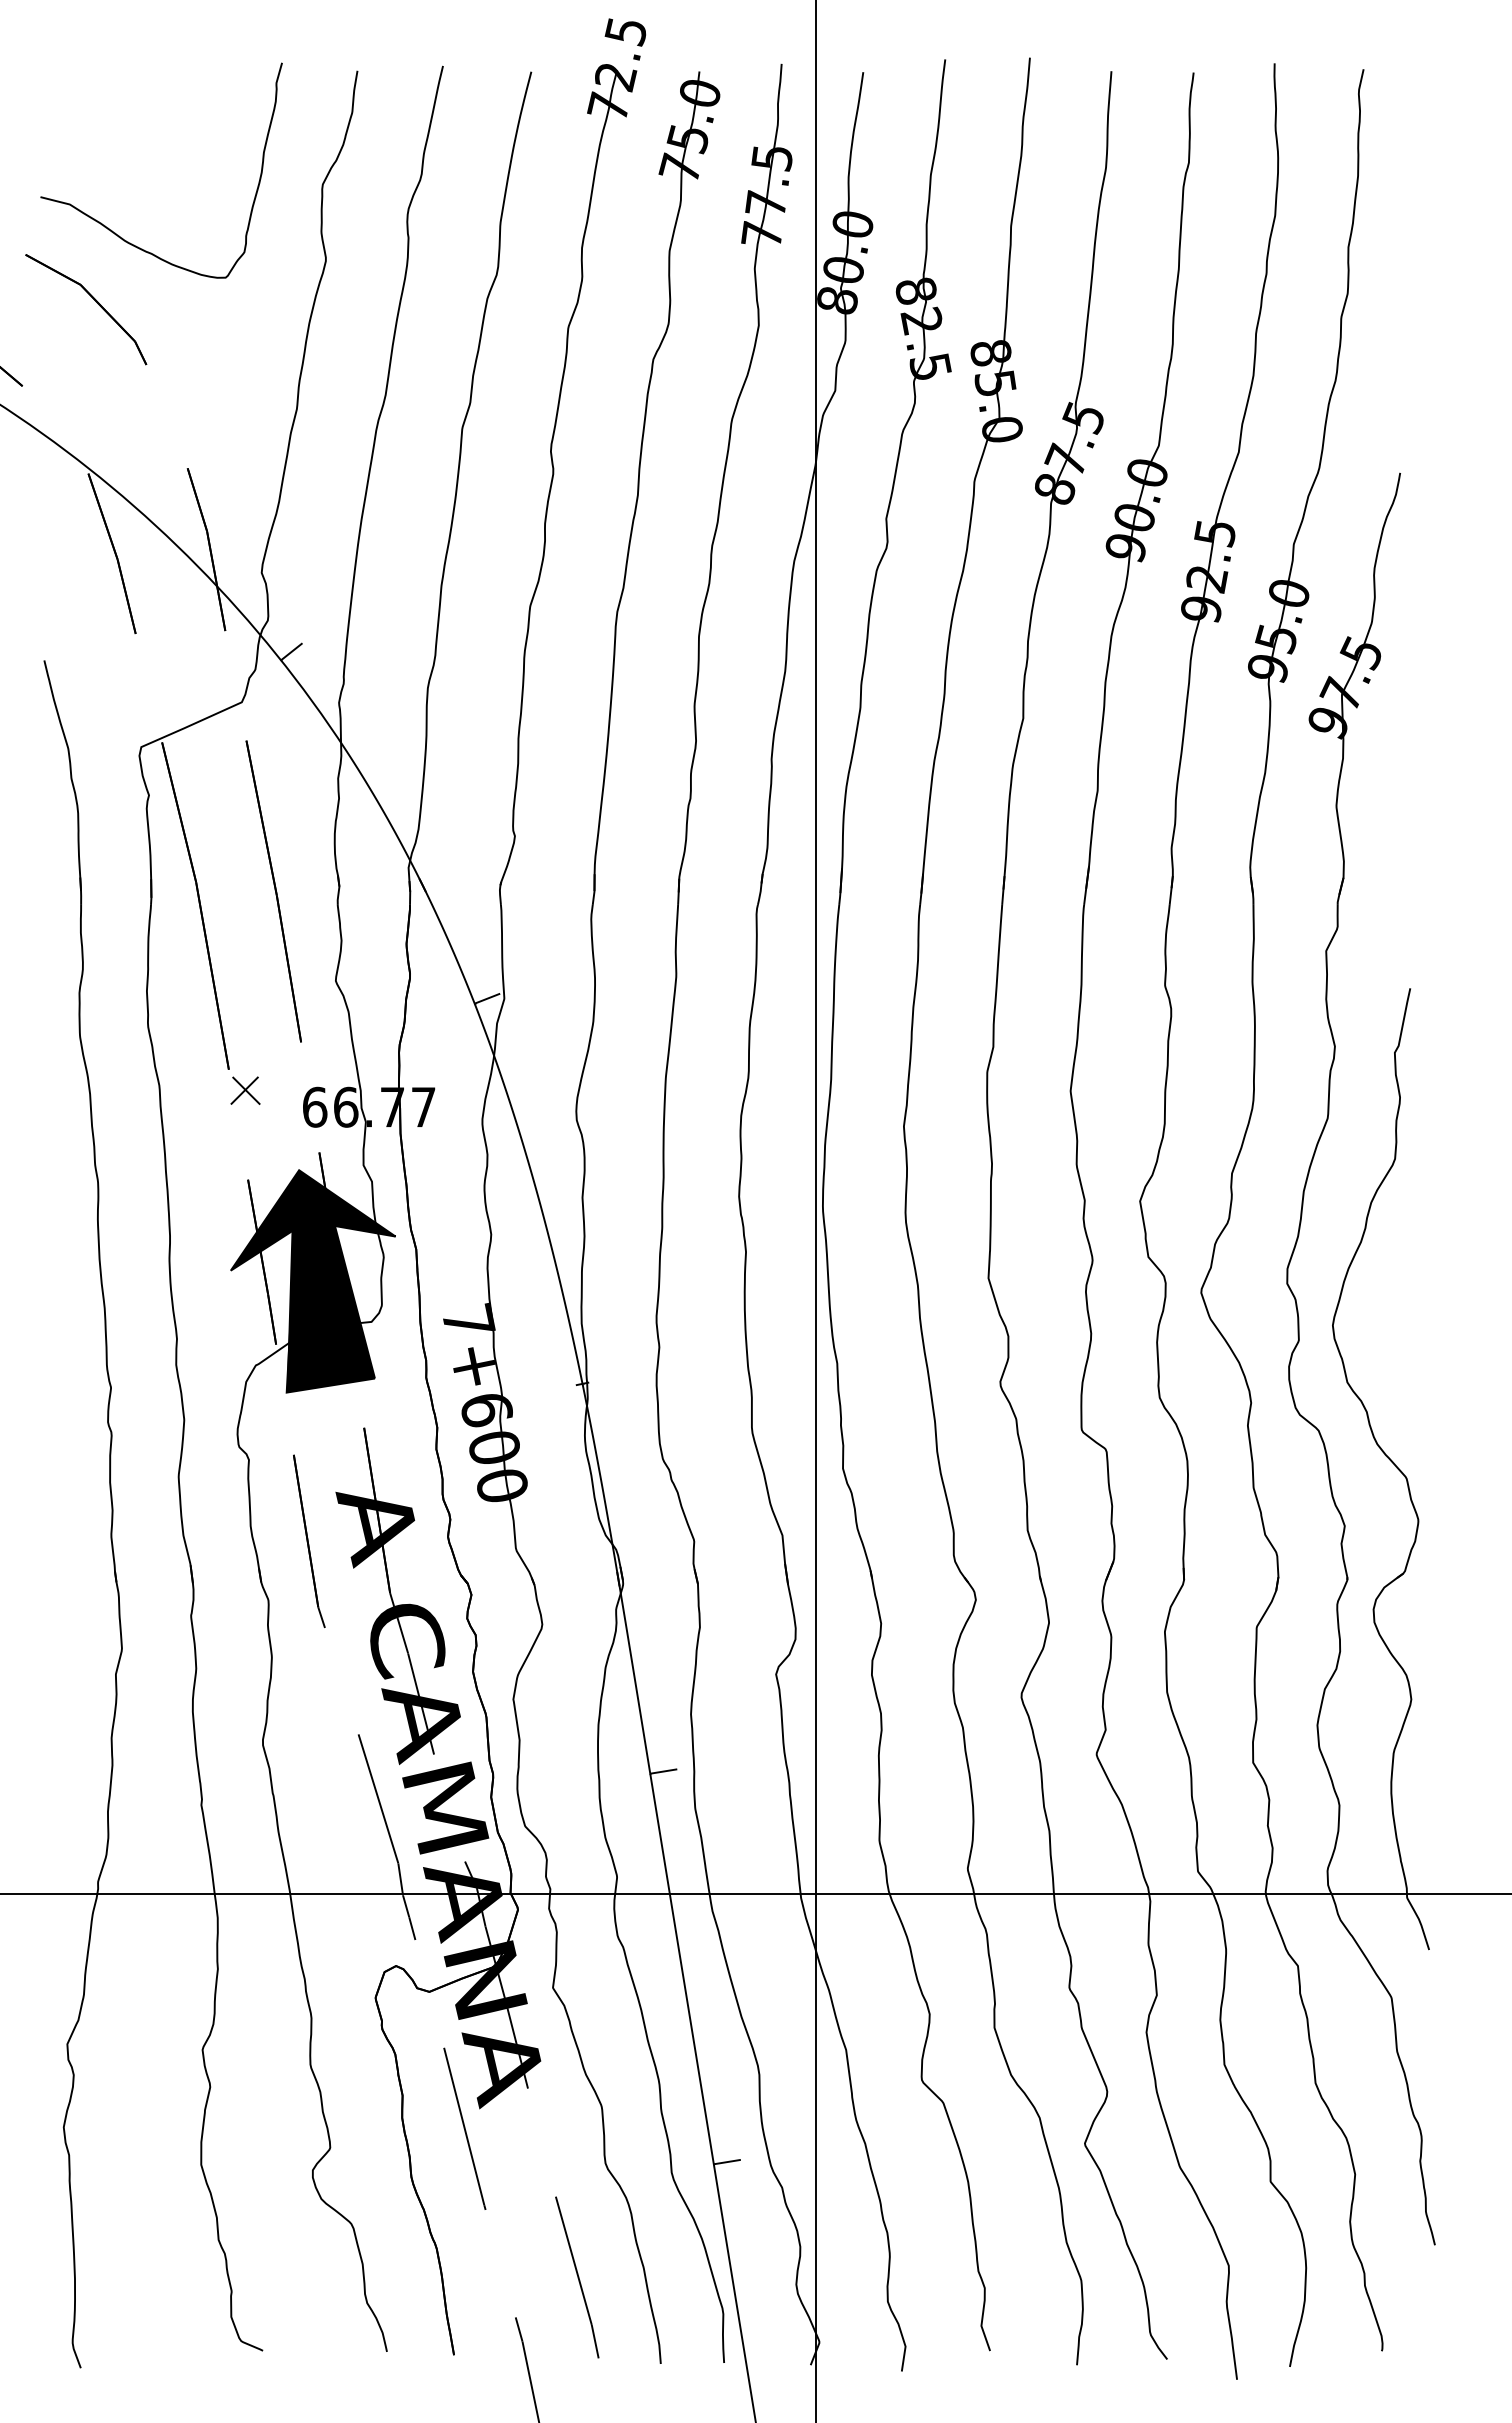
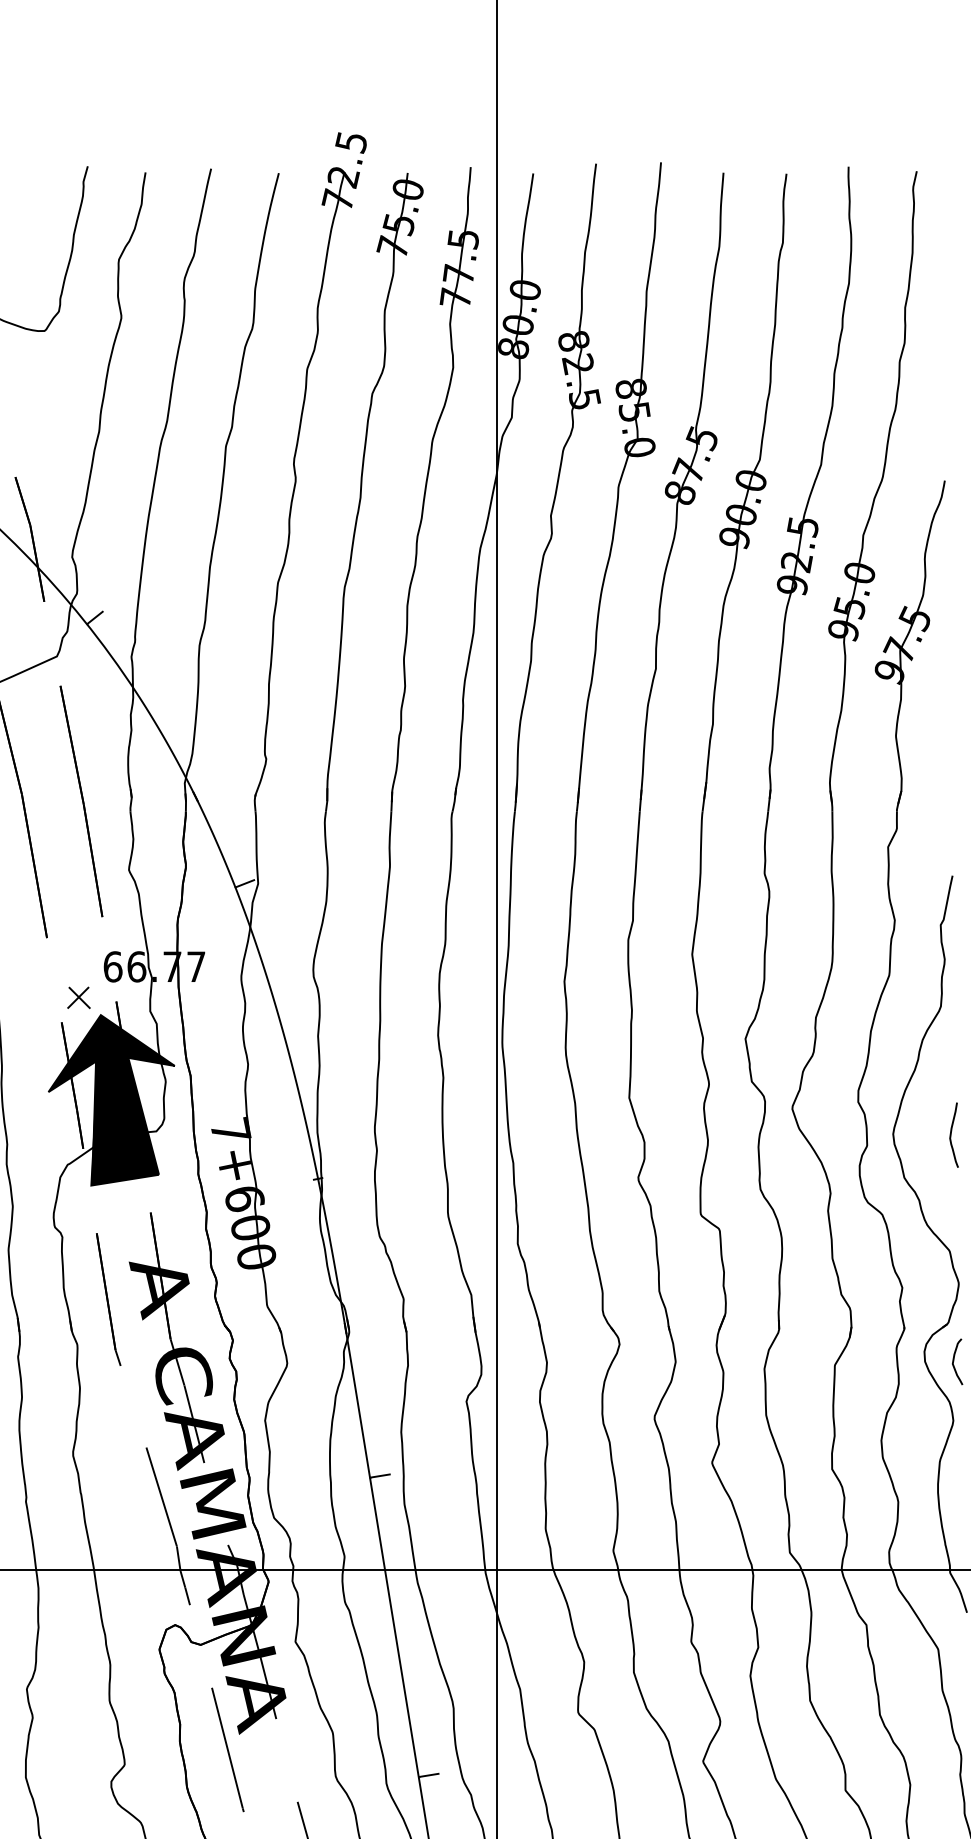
part: (245, 1090) -> (78, 997), moved
curve: (1408, 1326) -> (951, 1134), added
curve: (1412, 1621) -> (954, 1361), added

